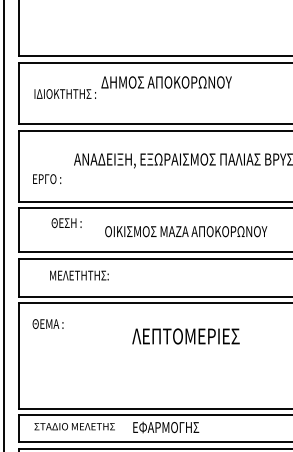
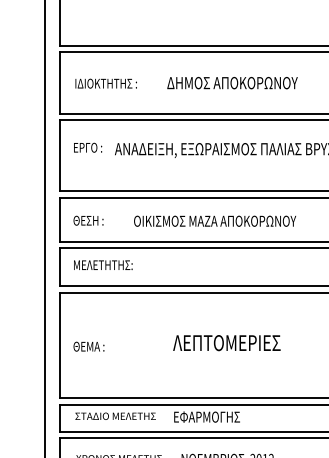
text: (166, 82) -> (232, 83), moved
text: (47, 178) -> (88, 147), moved
text: (66, 222) -> (88, 220), moved
text: (185, 230) -> (214, 220), moved
text: (79, 274) -> (103, 264), moved
text: (47, 323) -> (88, 346), moved
text: (185, 336) -> (226, 343), moved

